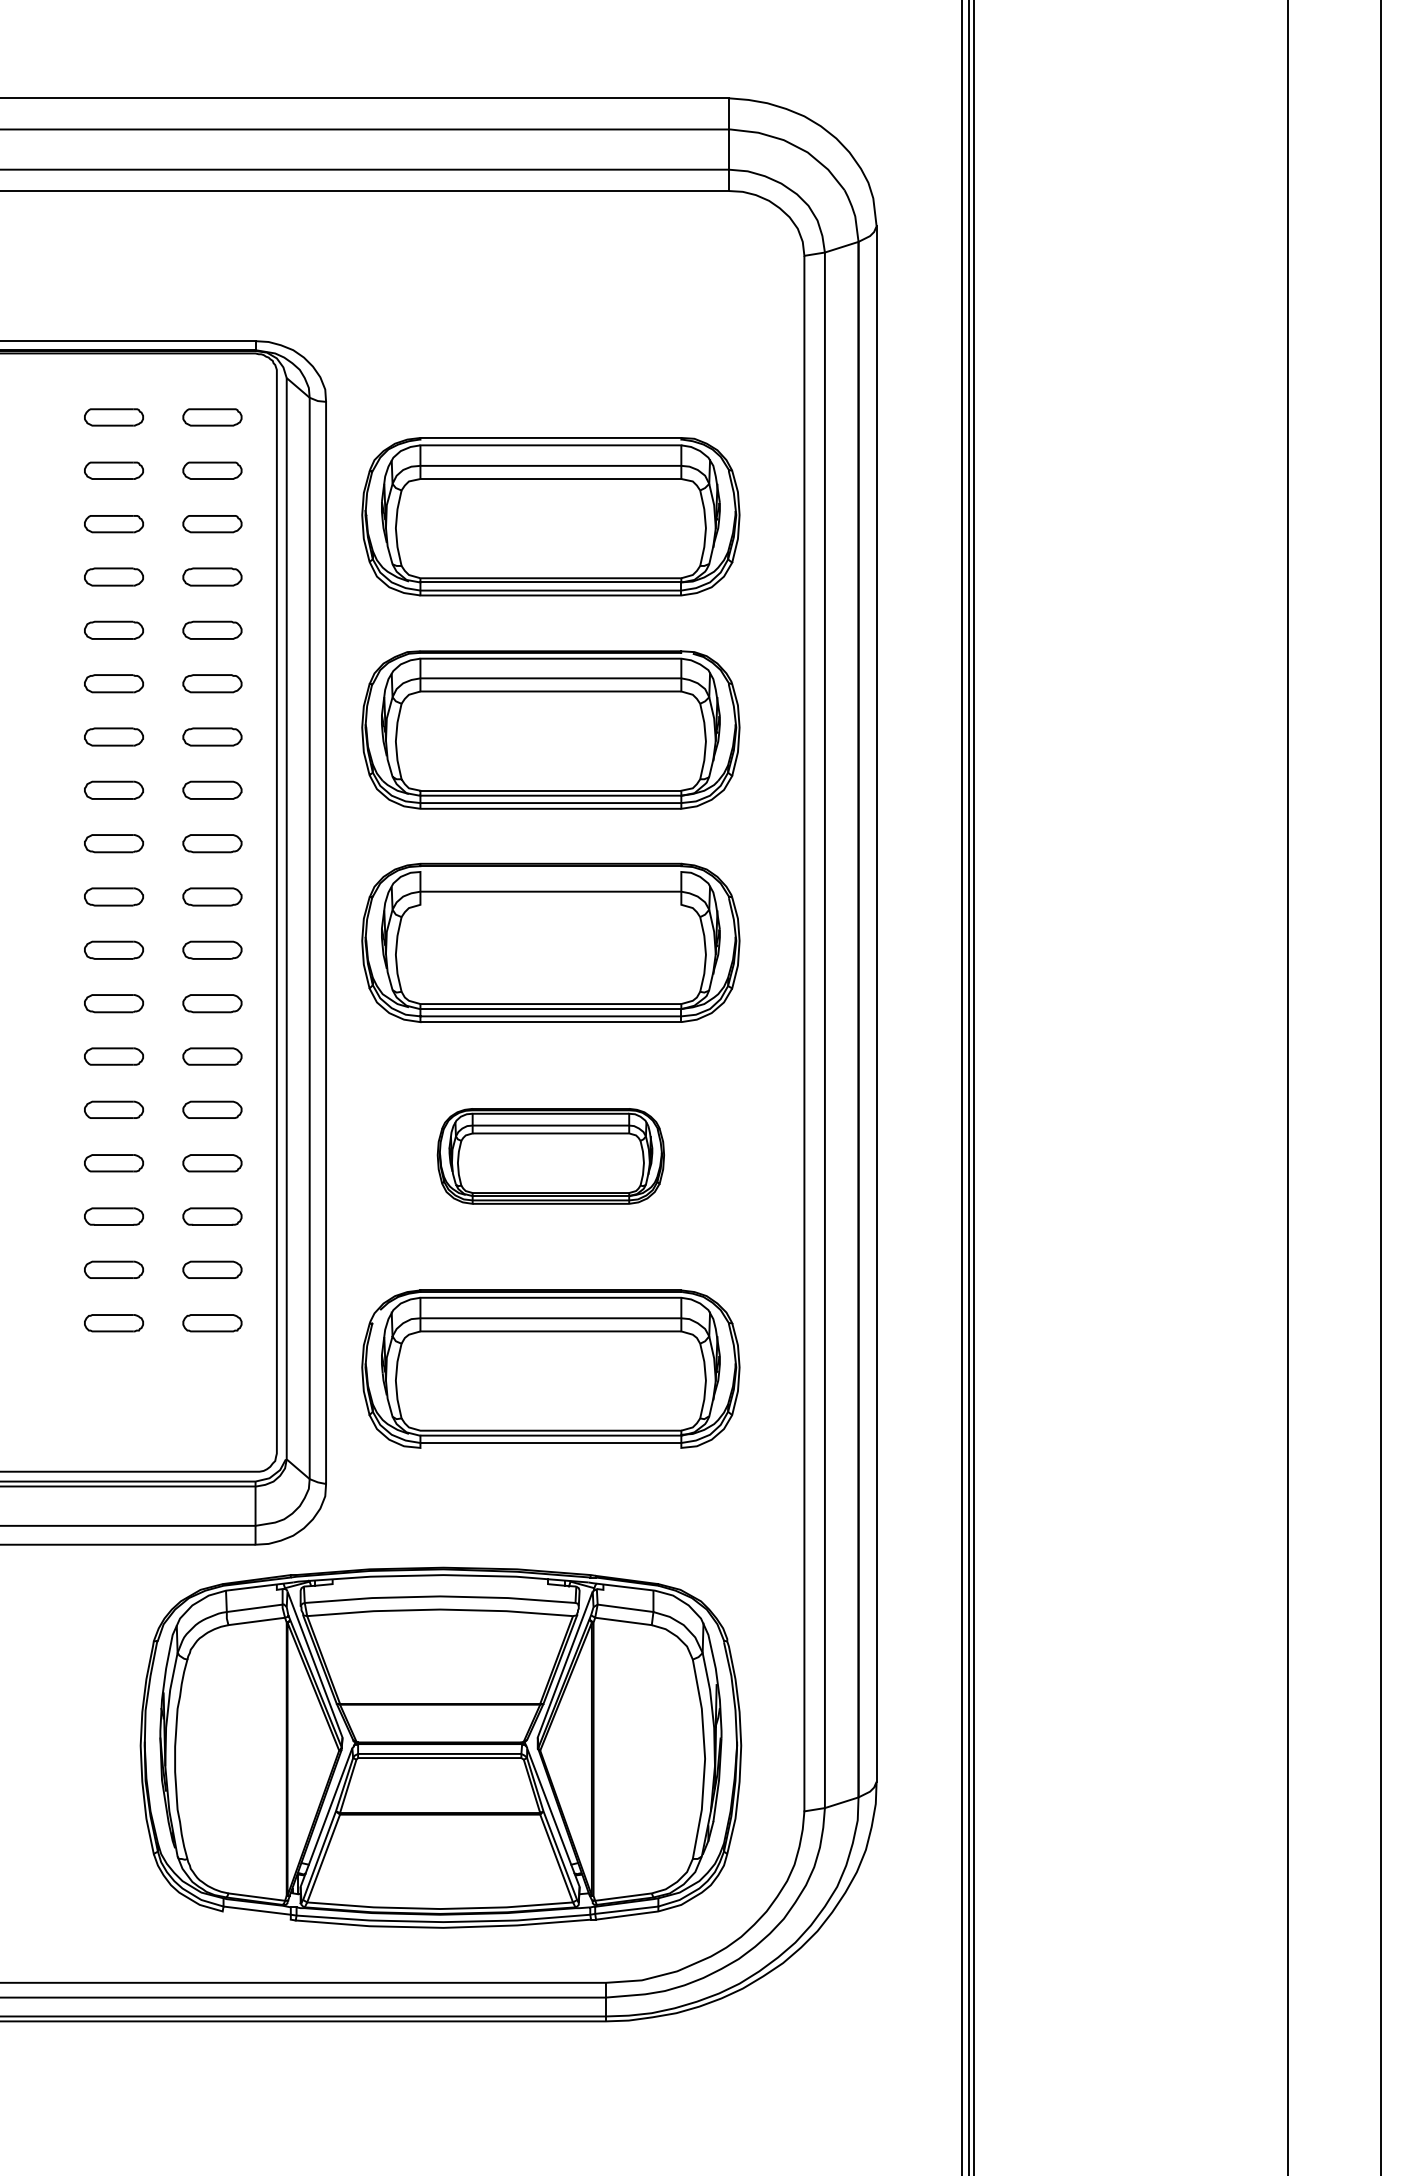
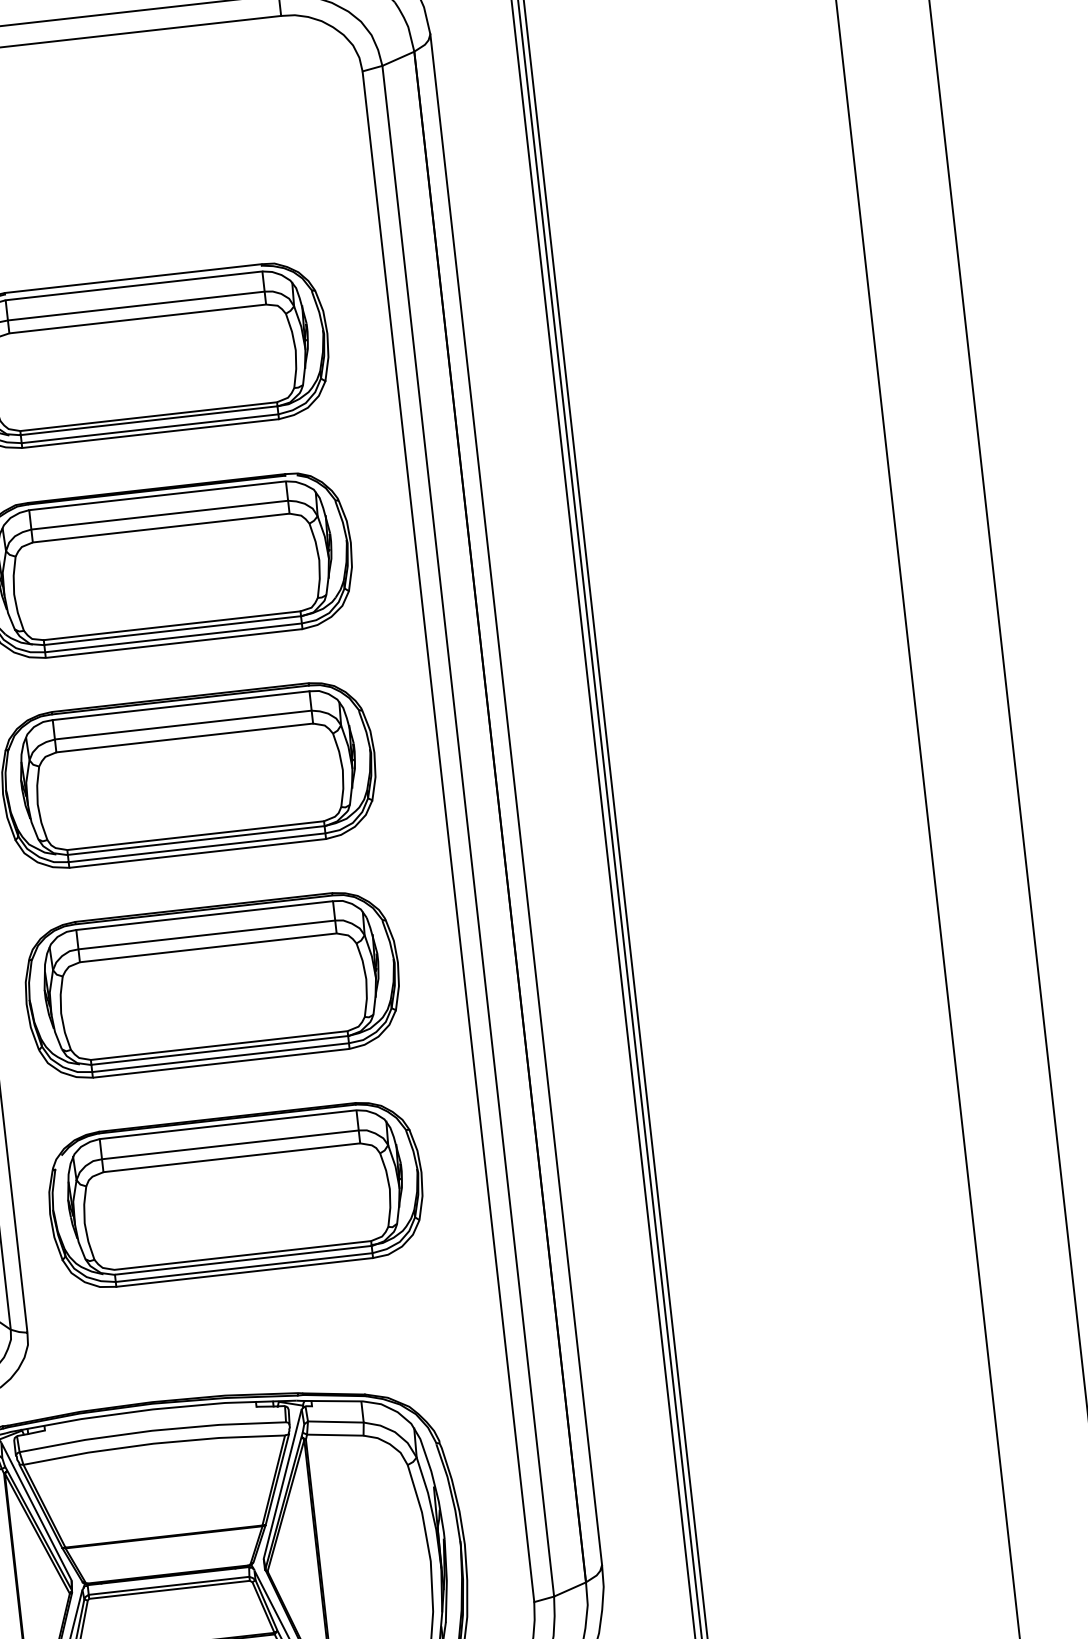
line: (550, 871) -> (180, 705), added
line: (550, 904) -> (184, 737), added
part: (550, 1156) -> (212, 985), size x1.67
line: (550, 1447) -> (244, 1272), added

